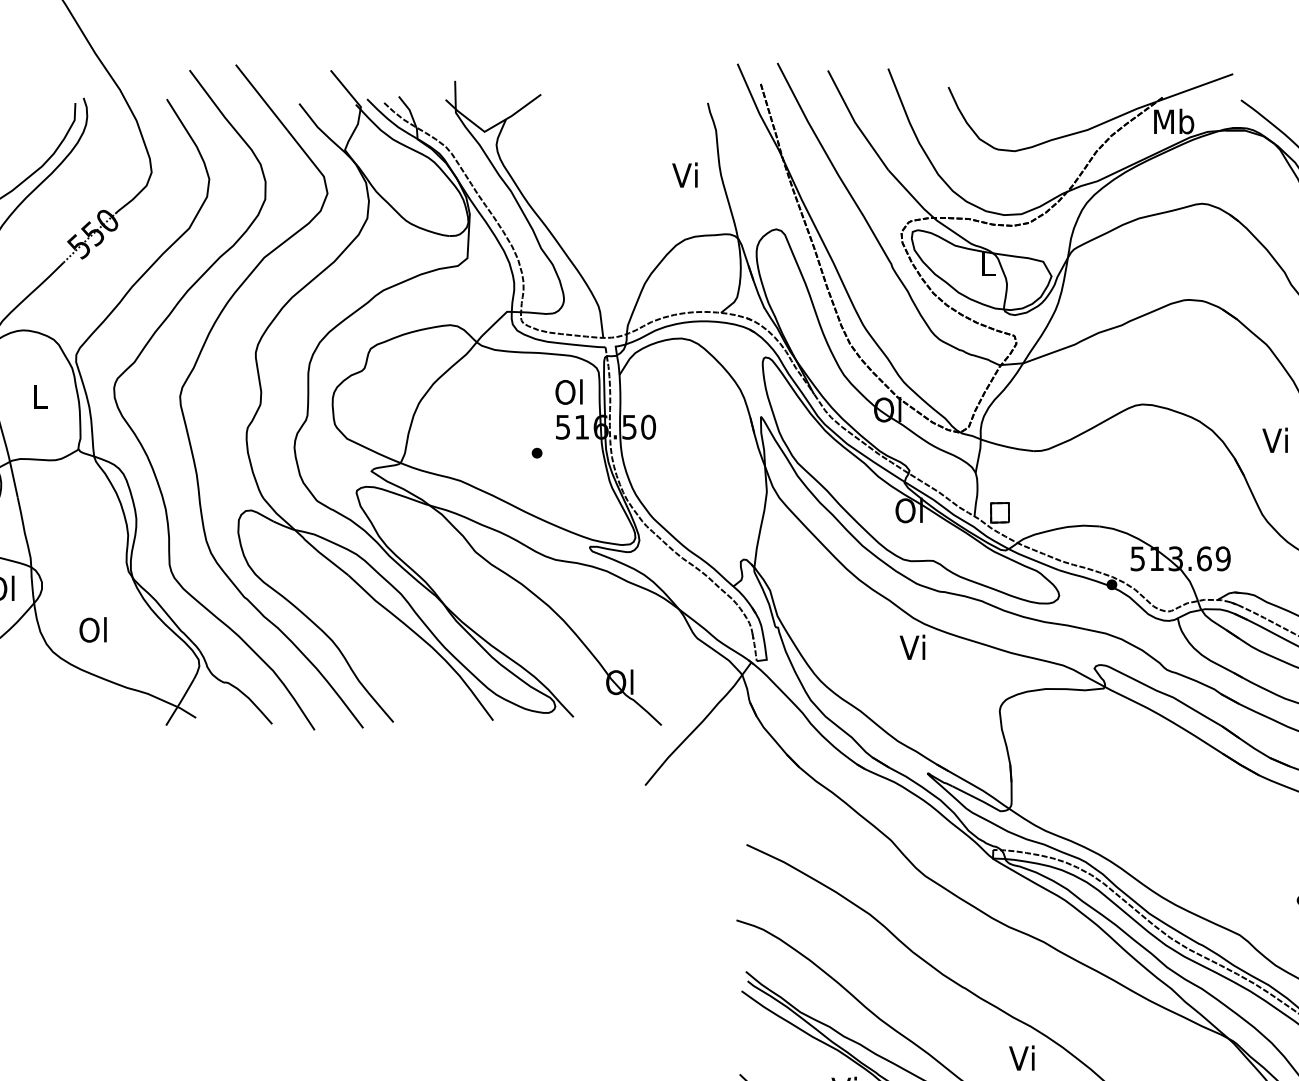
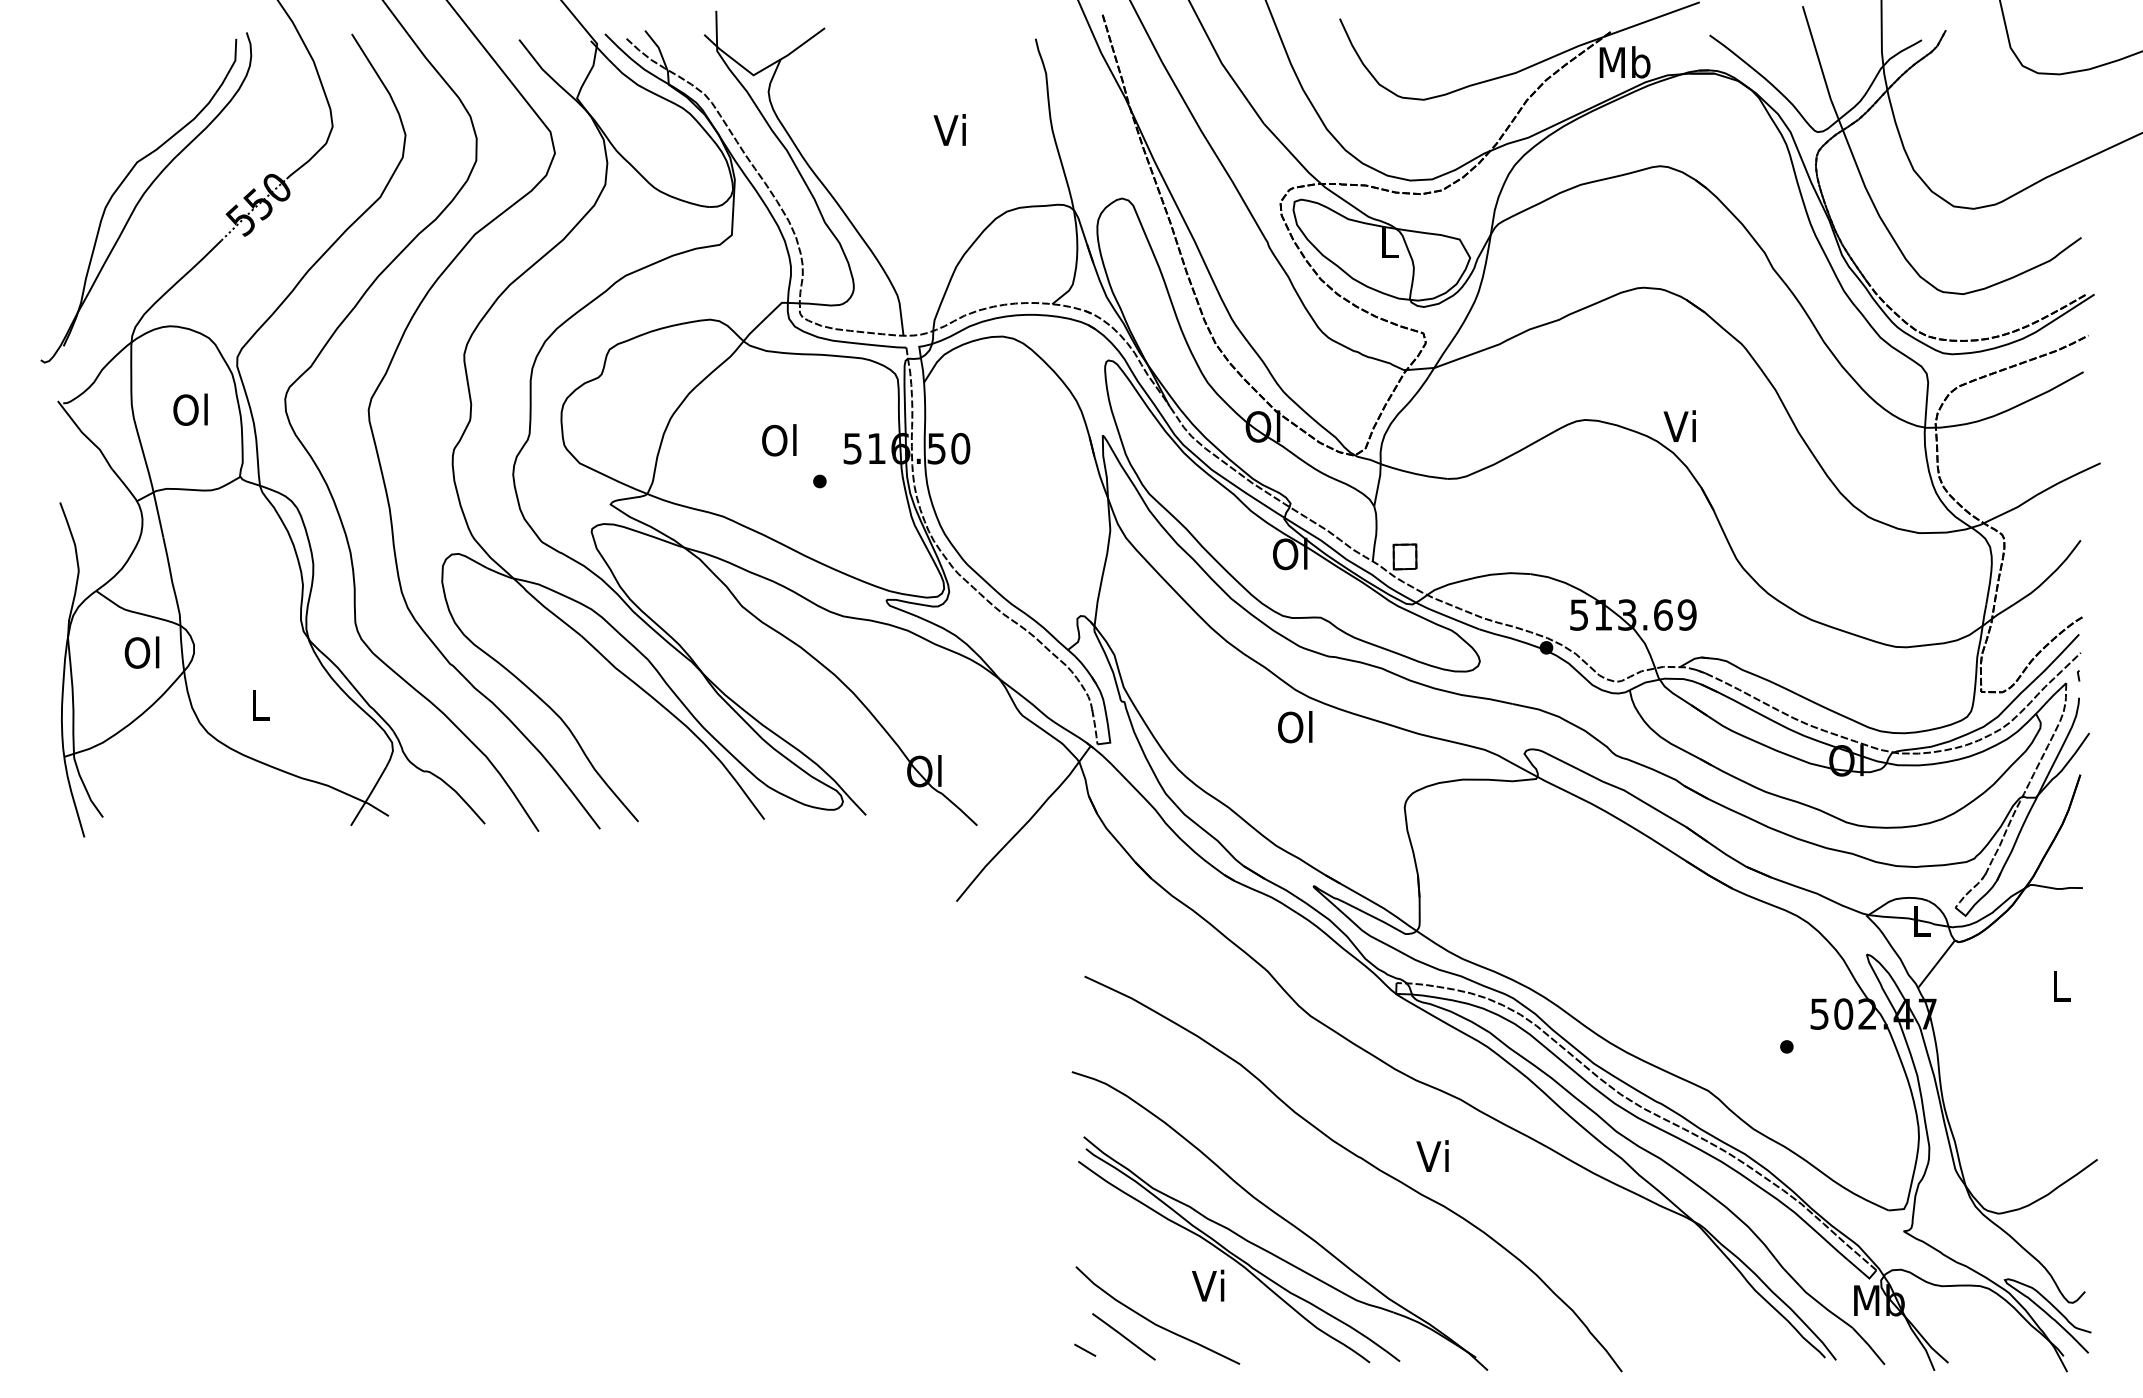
text: (684, 174) -> (949, 129), moved
text: (569, 392) -> (779, 440), moved
text: (39, 396) -> (190, 409), L -> Ol
text: (1274, 439) -> (1679, 425), moved
text: (93, 629) -> (258, 704), Ol -> L
text: (913, 647) -> (1295, 727), Vi -> Ol
text: (1021, 1057) -> (1432, 1155), moved

